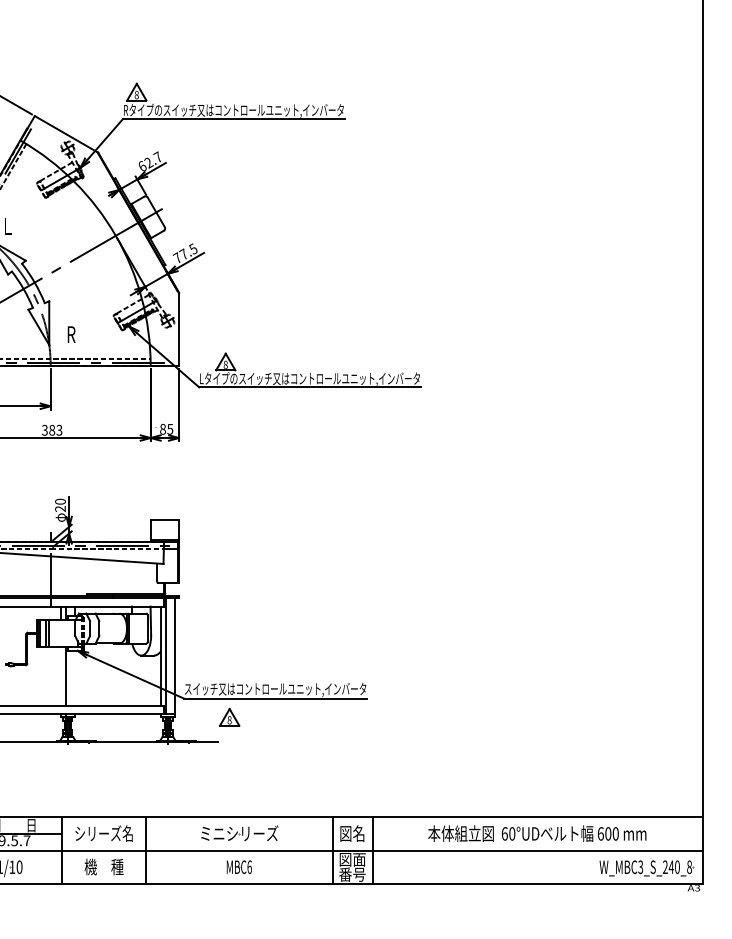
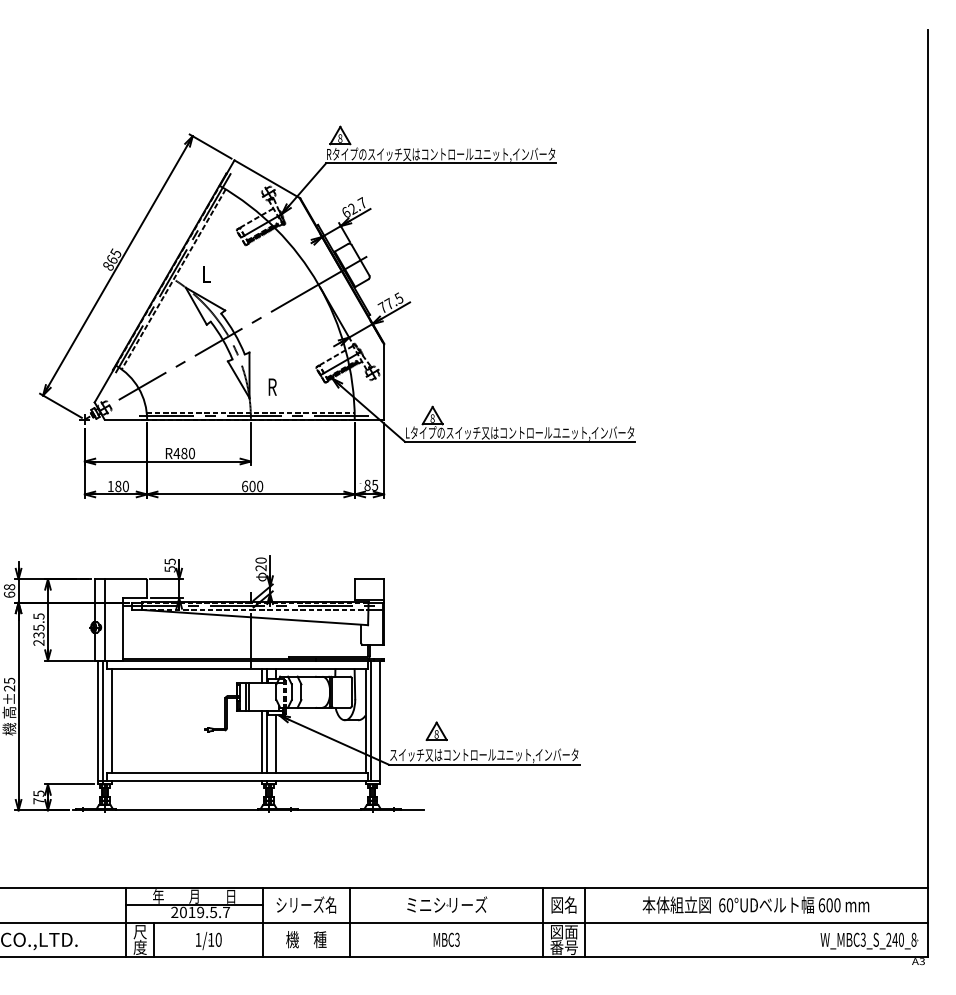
text: (52, 430) -> (252, 486), 383 -> 600
line: (60, 676) -> (261, 741), added
line: (74, 677) -> (275, 743), added
part: (229, 716) -> (436, 730), moved
text: (249, 866) -> (457, 939), MBC6 -> MBC3

